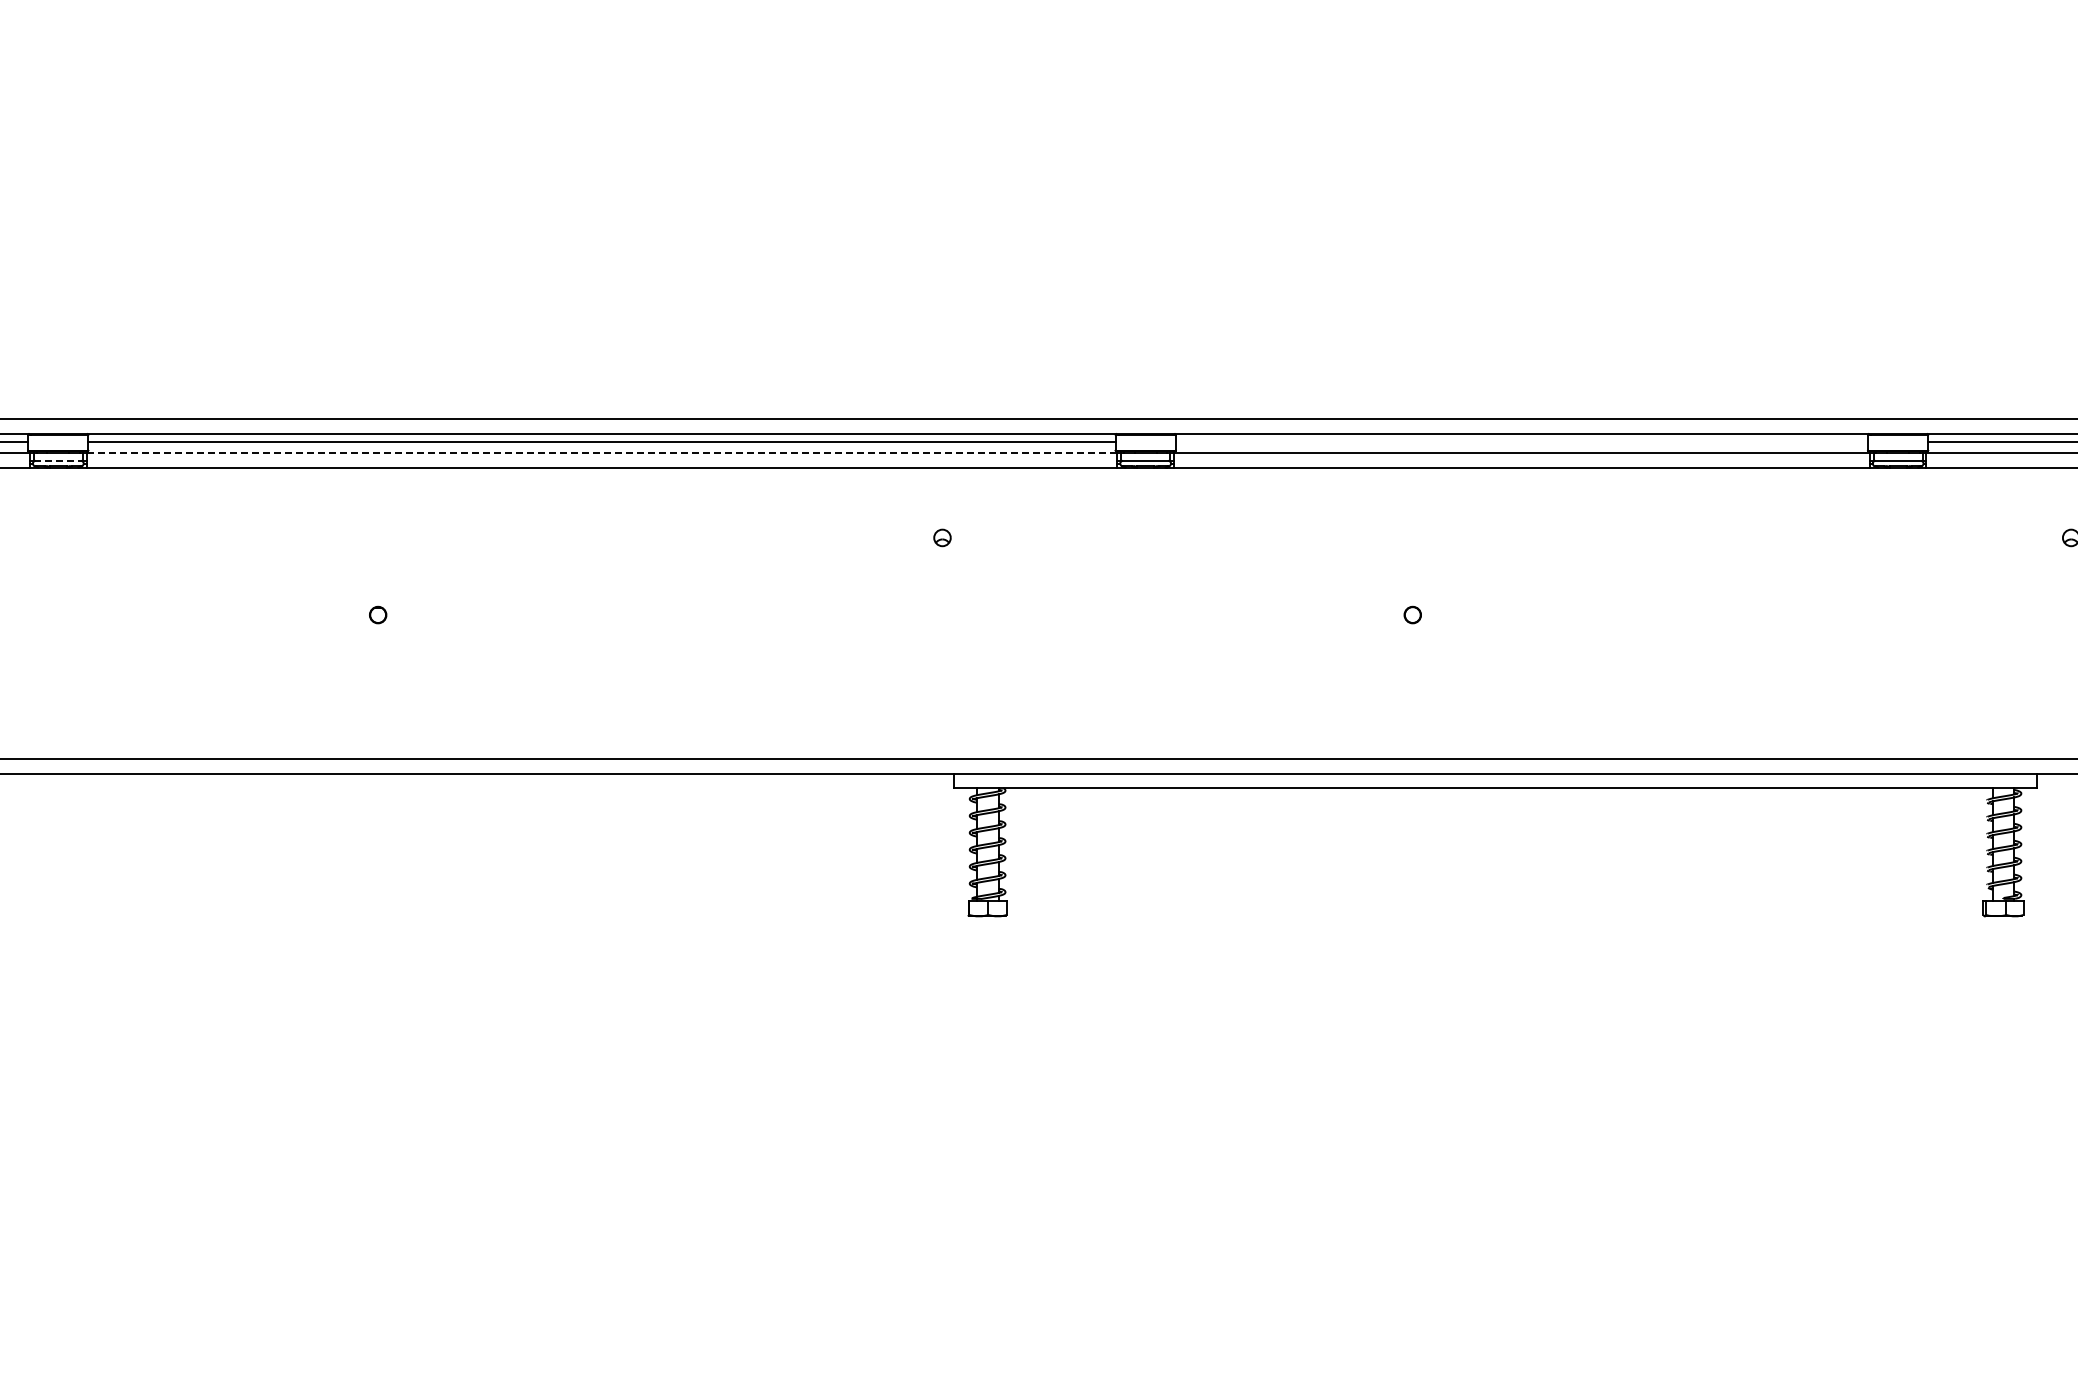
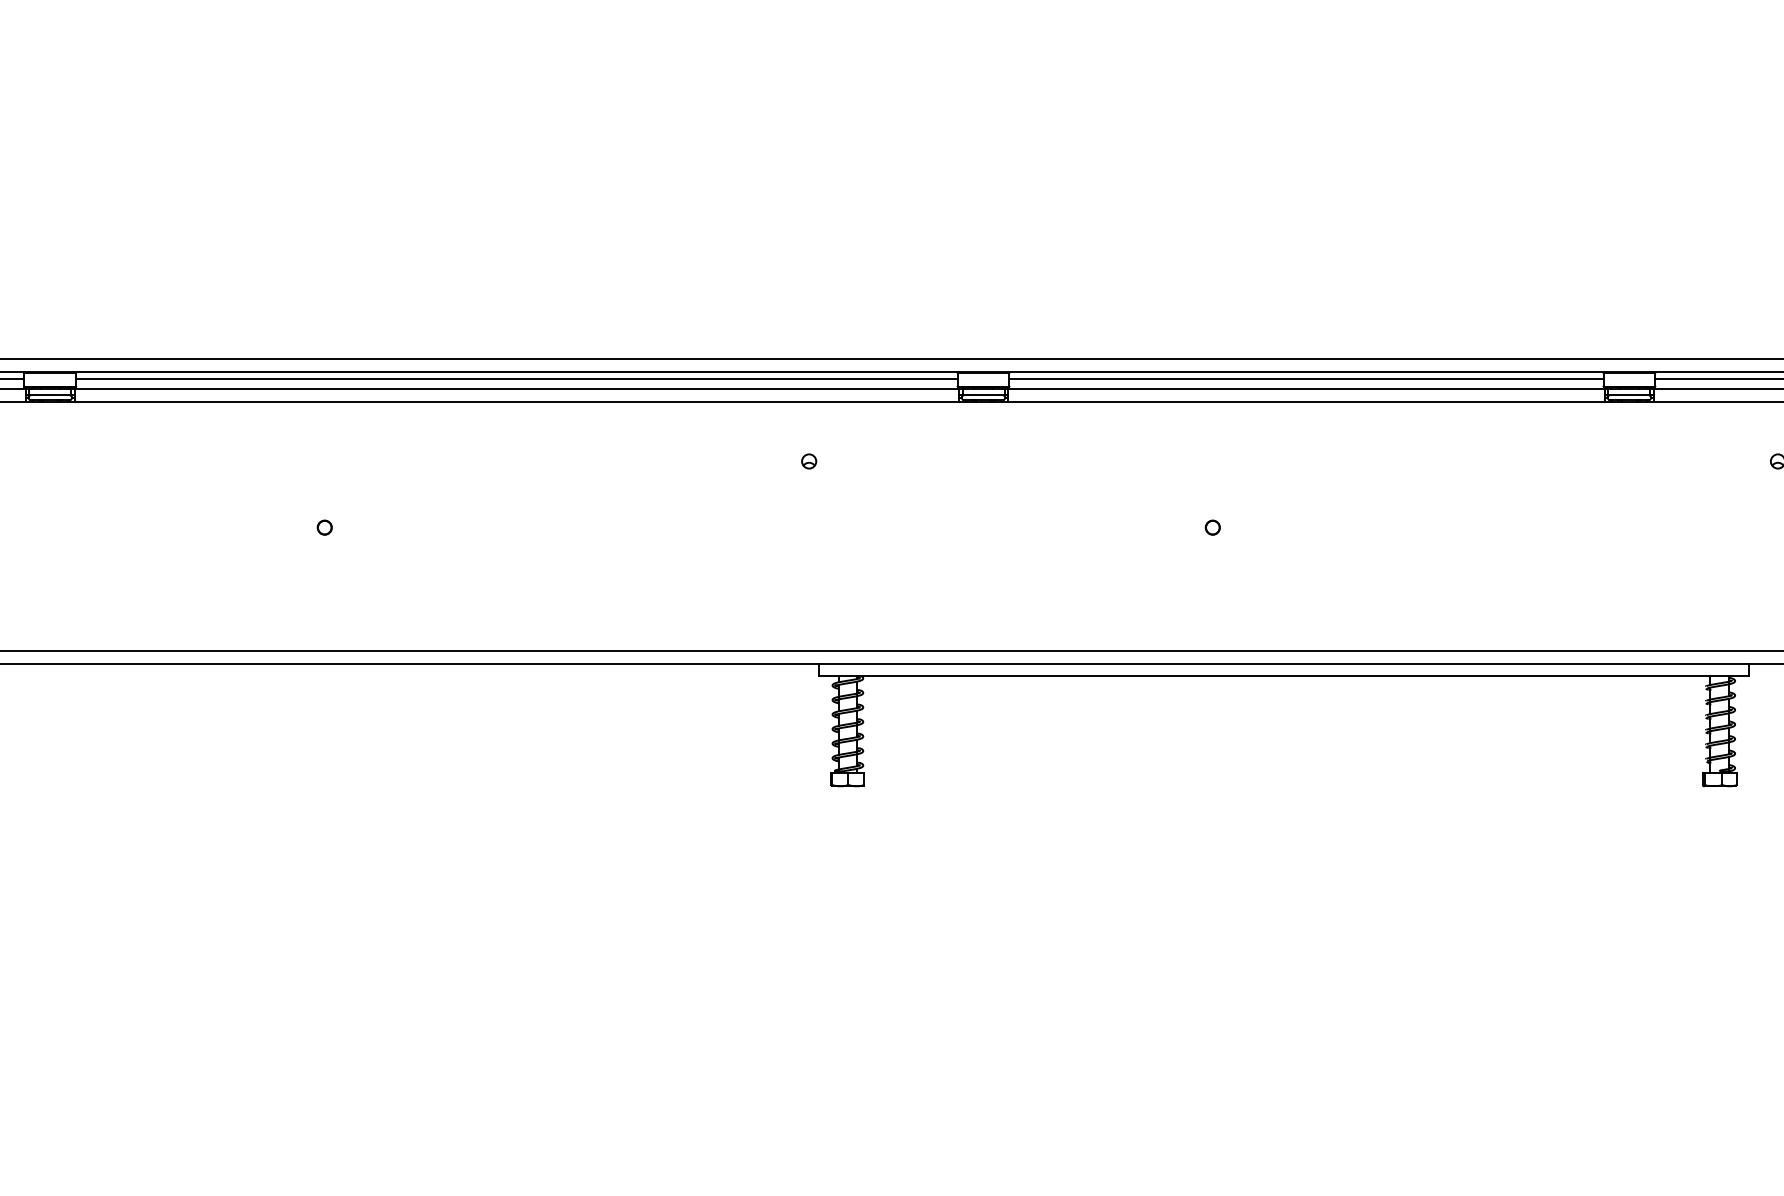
line: (1521, 441) -> (1306, 378), added
line: (601, 453) -> (516, 389), dashed -> solid
line: (58, 460) -> (50, 395), dashed -> solid

